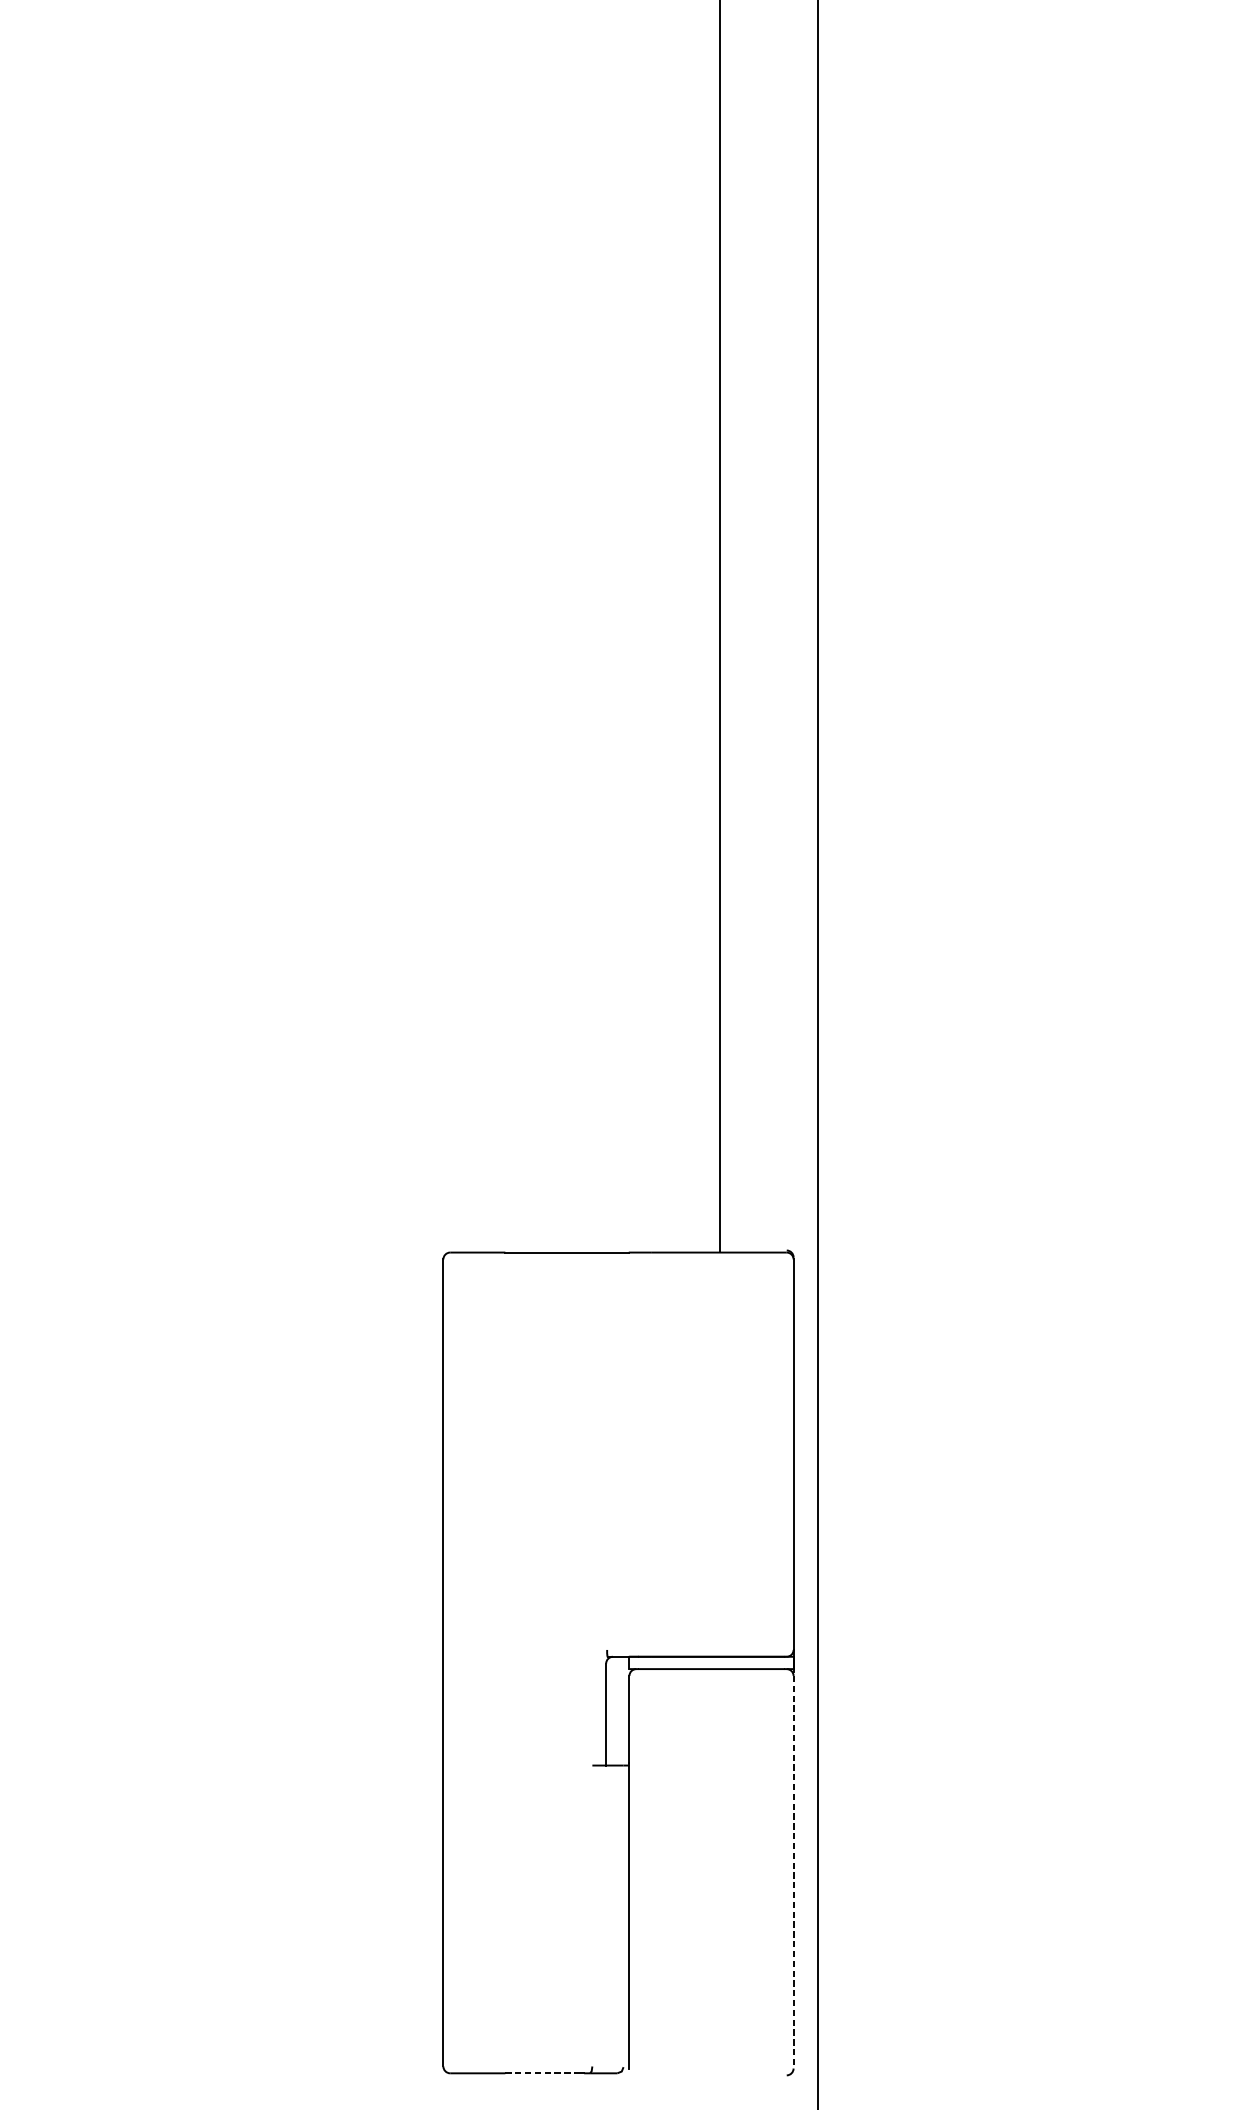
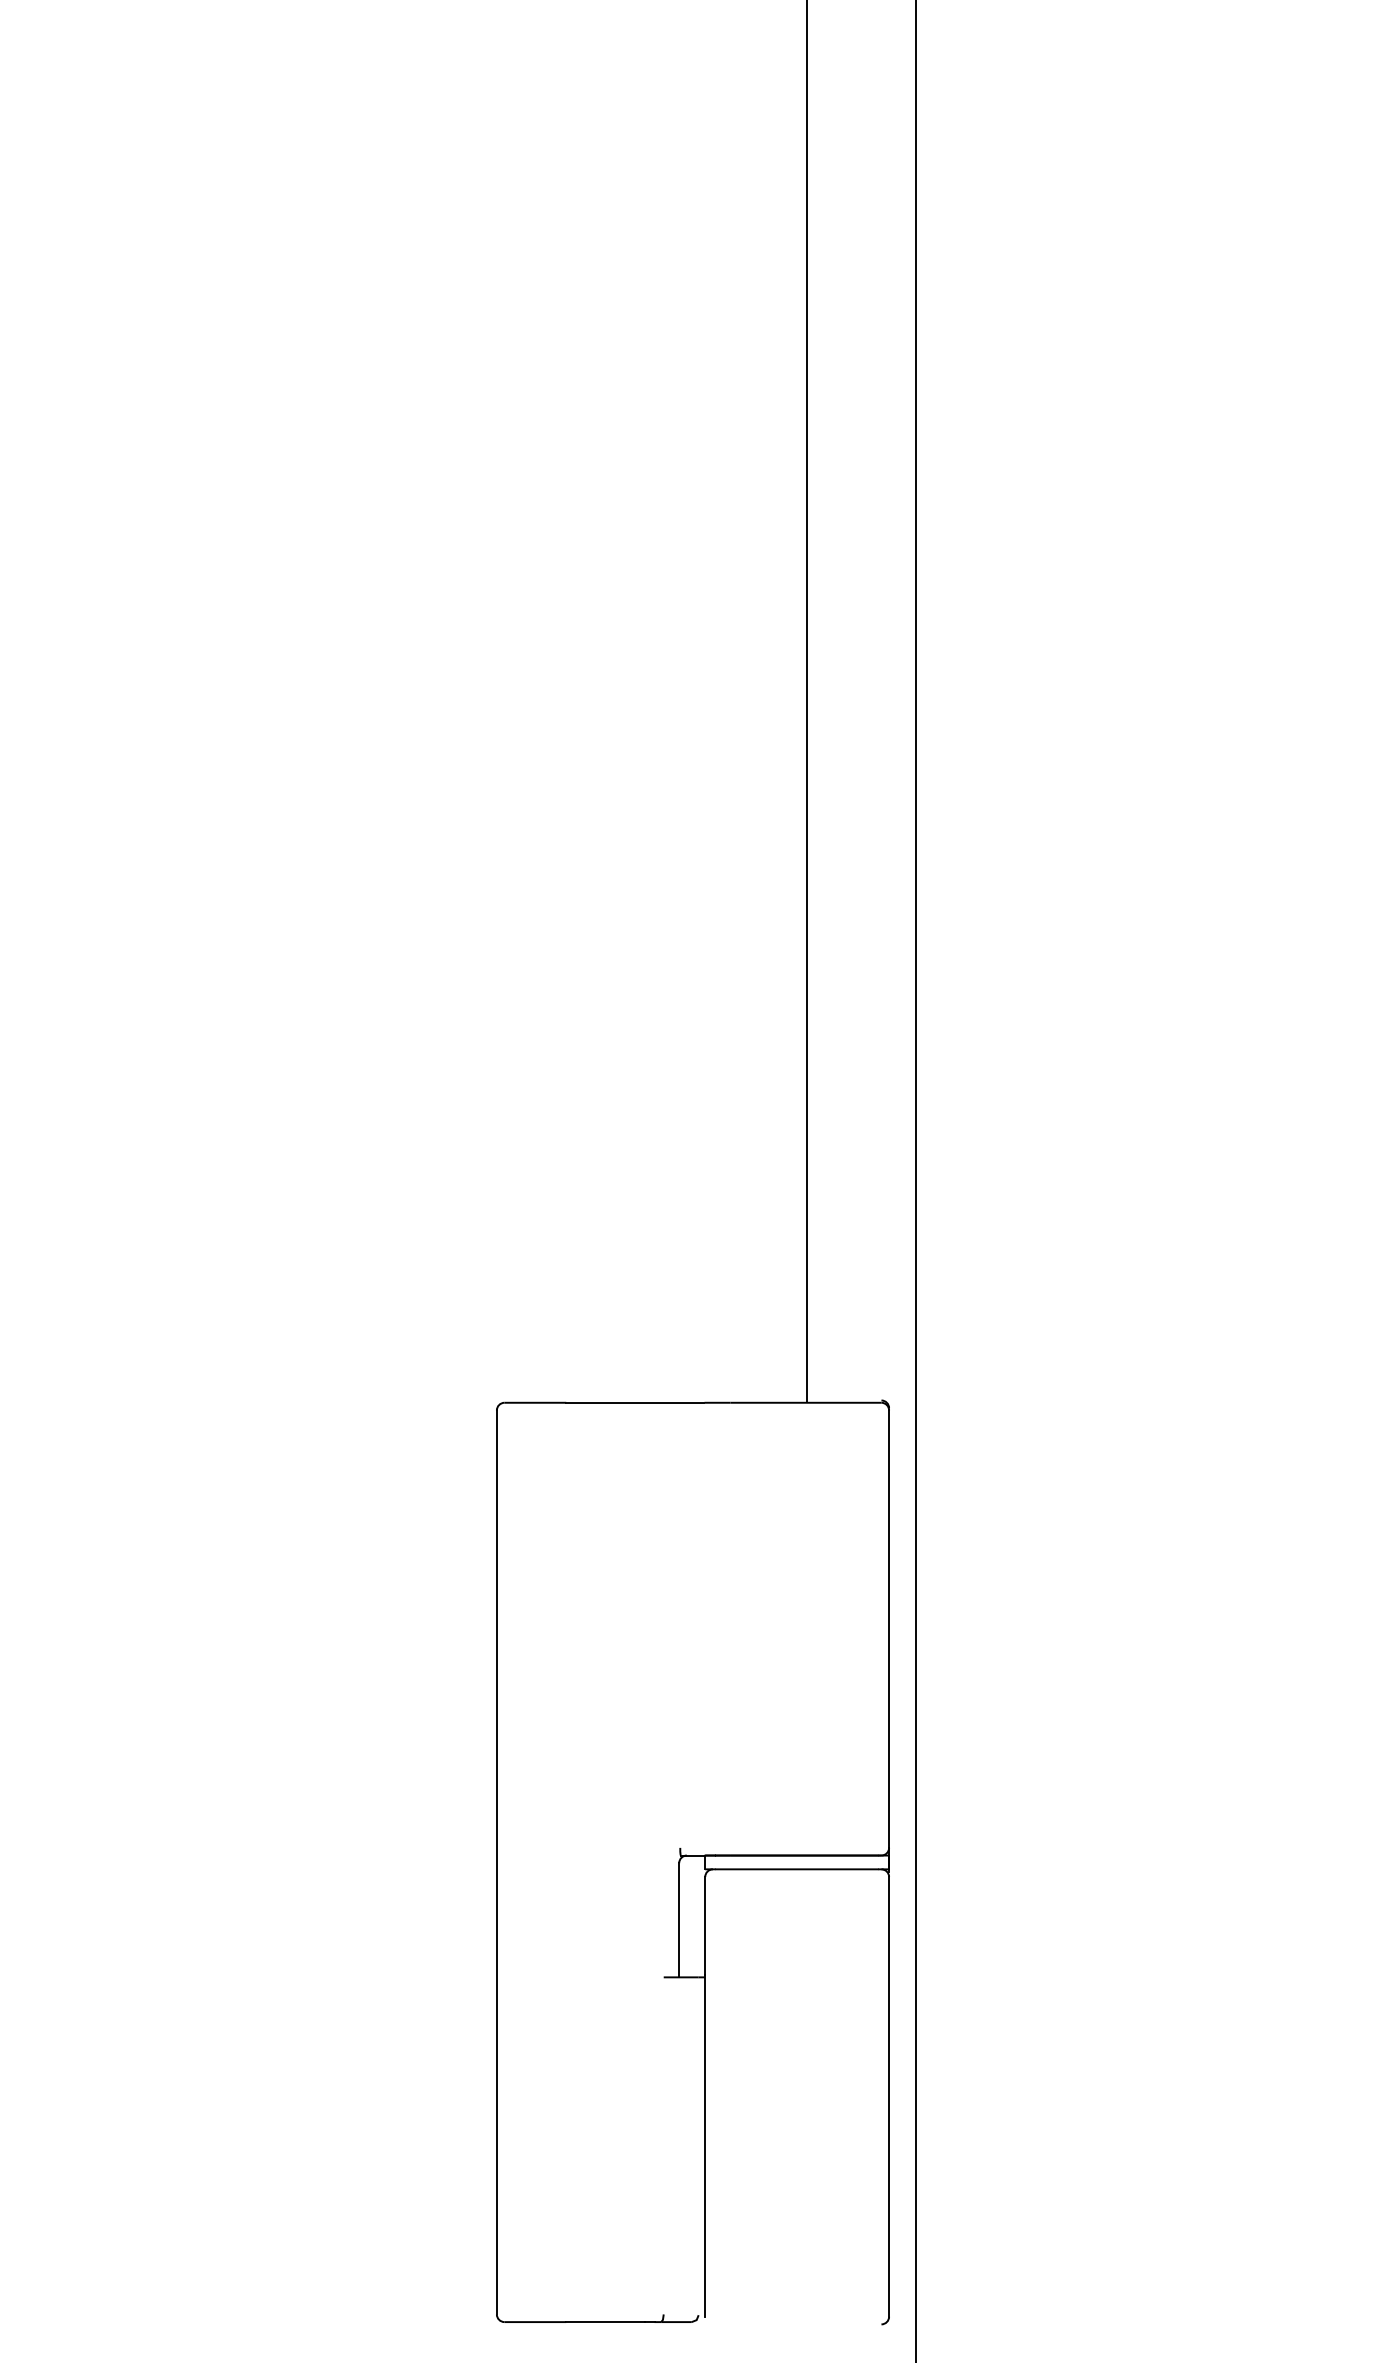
line: (793, 1871) -> (889, 2096), dashed -> solid
line: (541, 2073) -> (606, 2322), dashed -> solid

